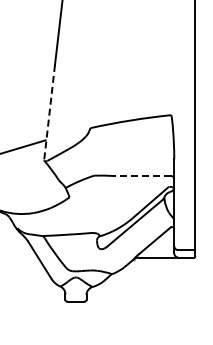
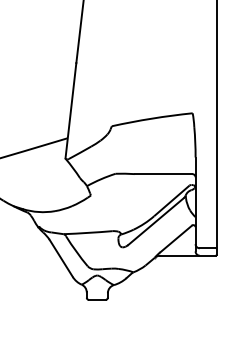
line: (49, 112) -> (70, 110), dashed -> solid
line: (142, 176) -> (163, 174), dashed -> solid

